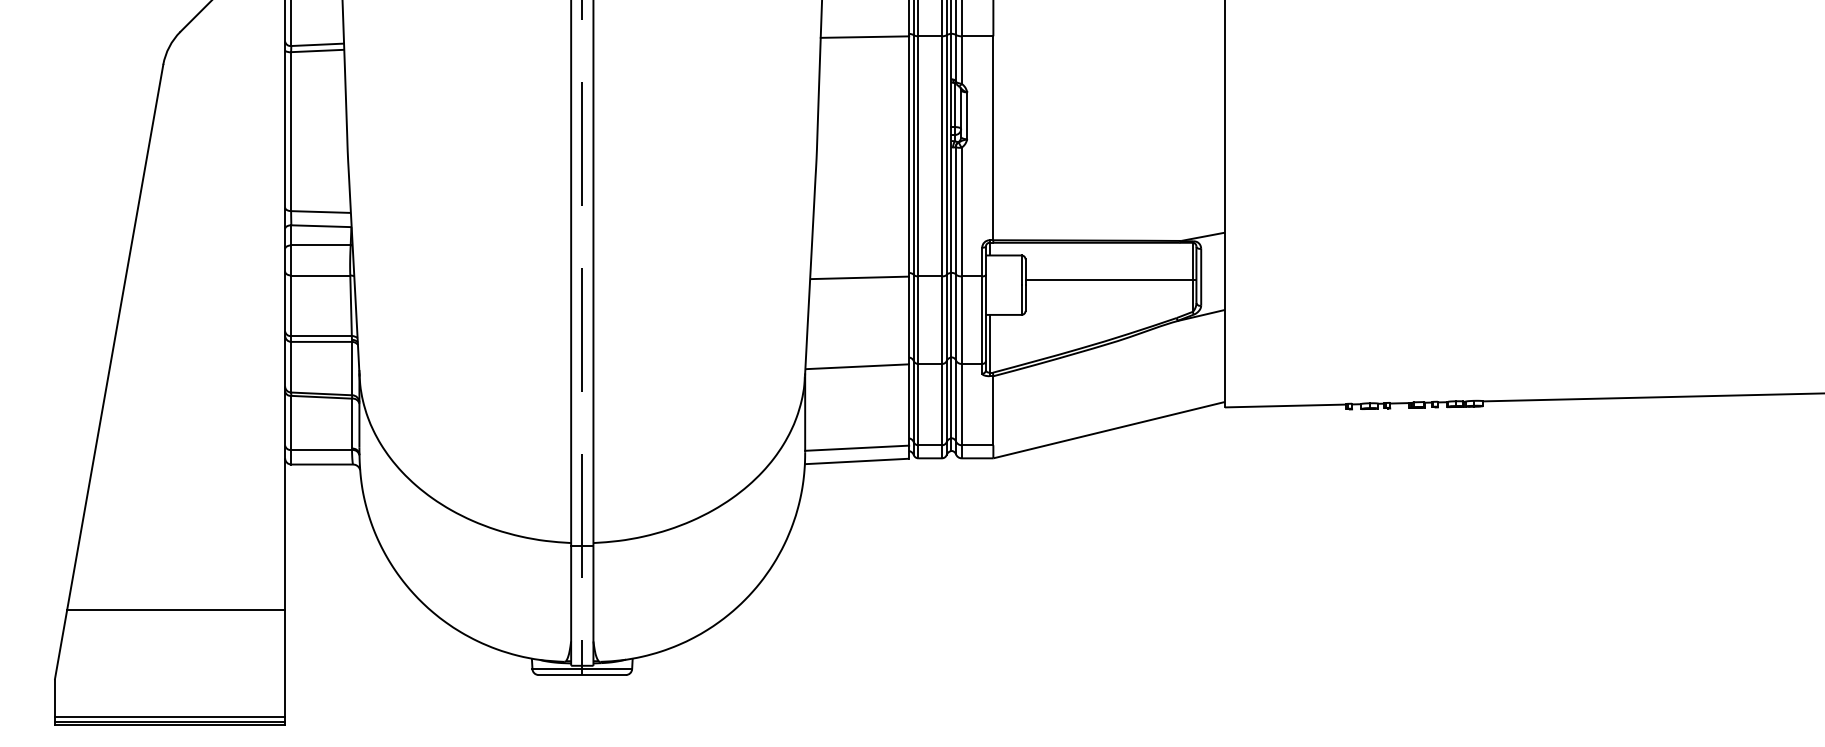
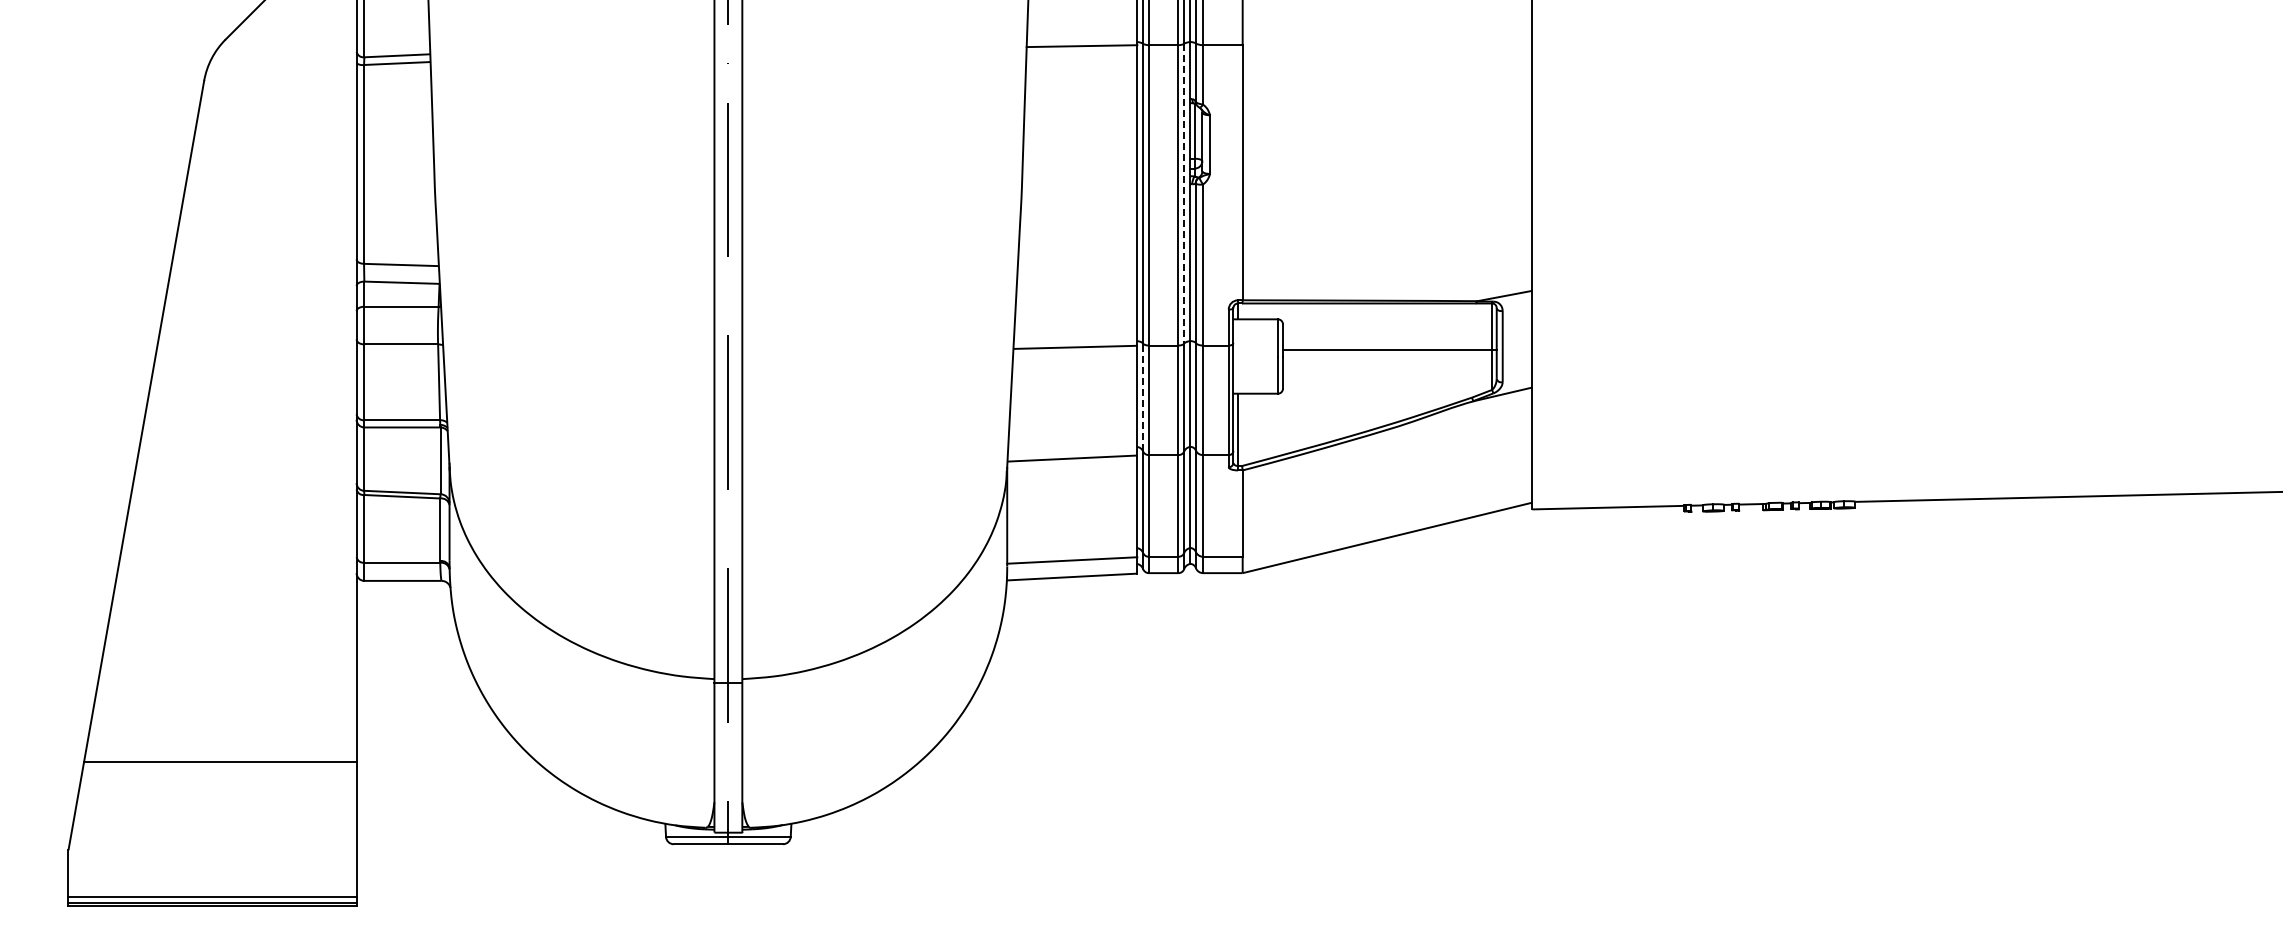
line: (946, 154) -> (1184, 193), solid -> dashed
line: (914, 317) -> (1143, 397), solid -> dashed

